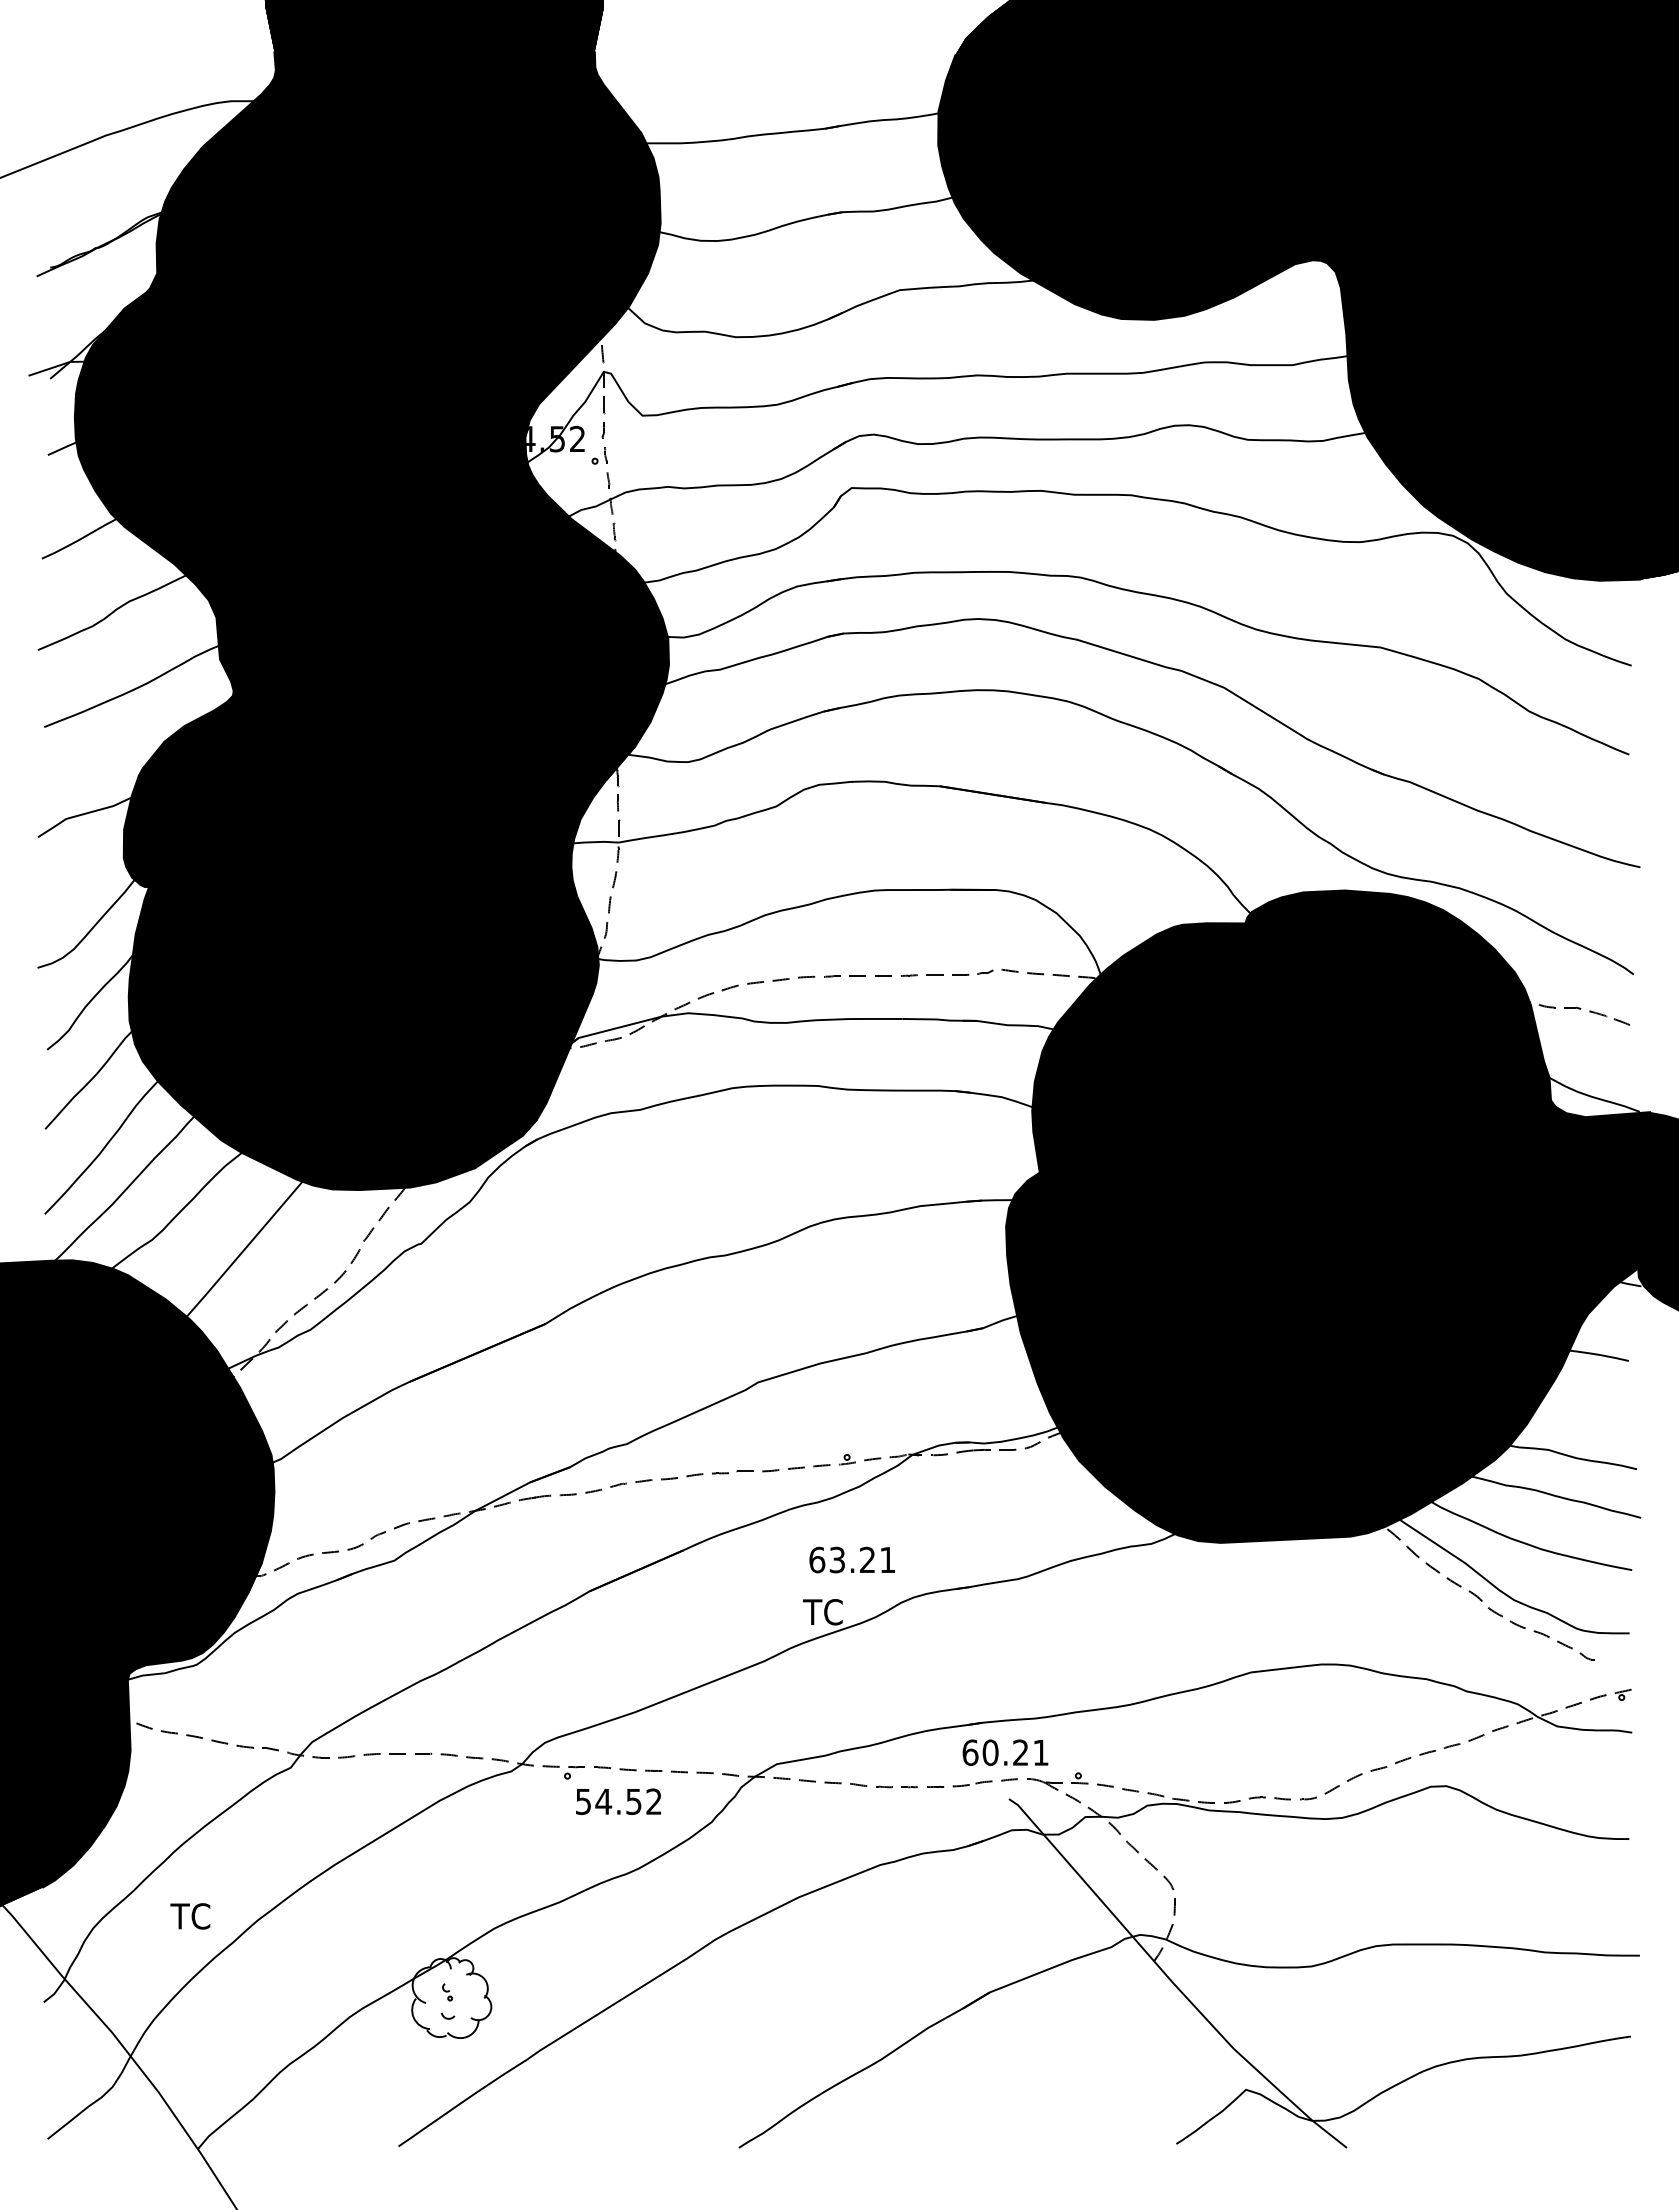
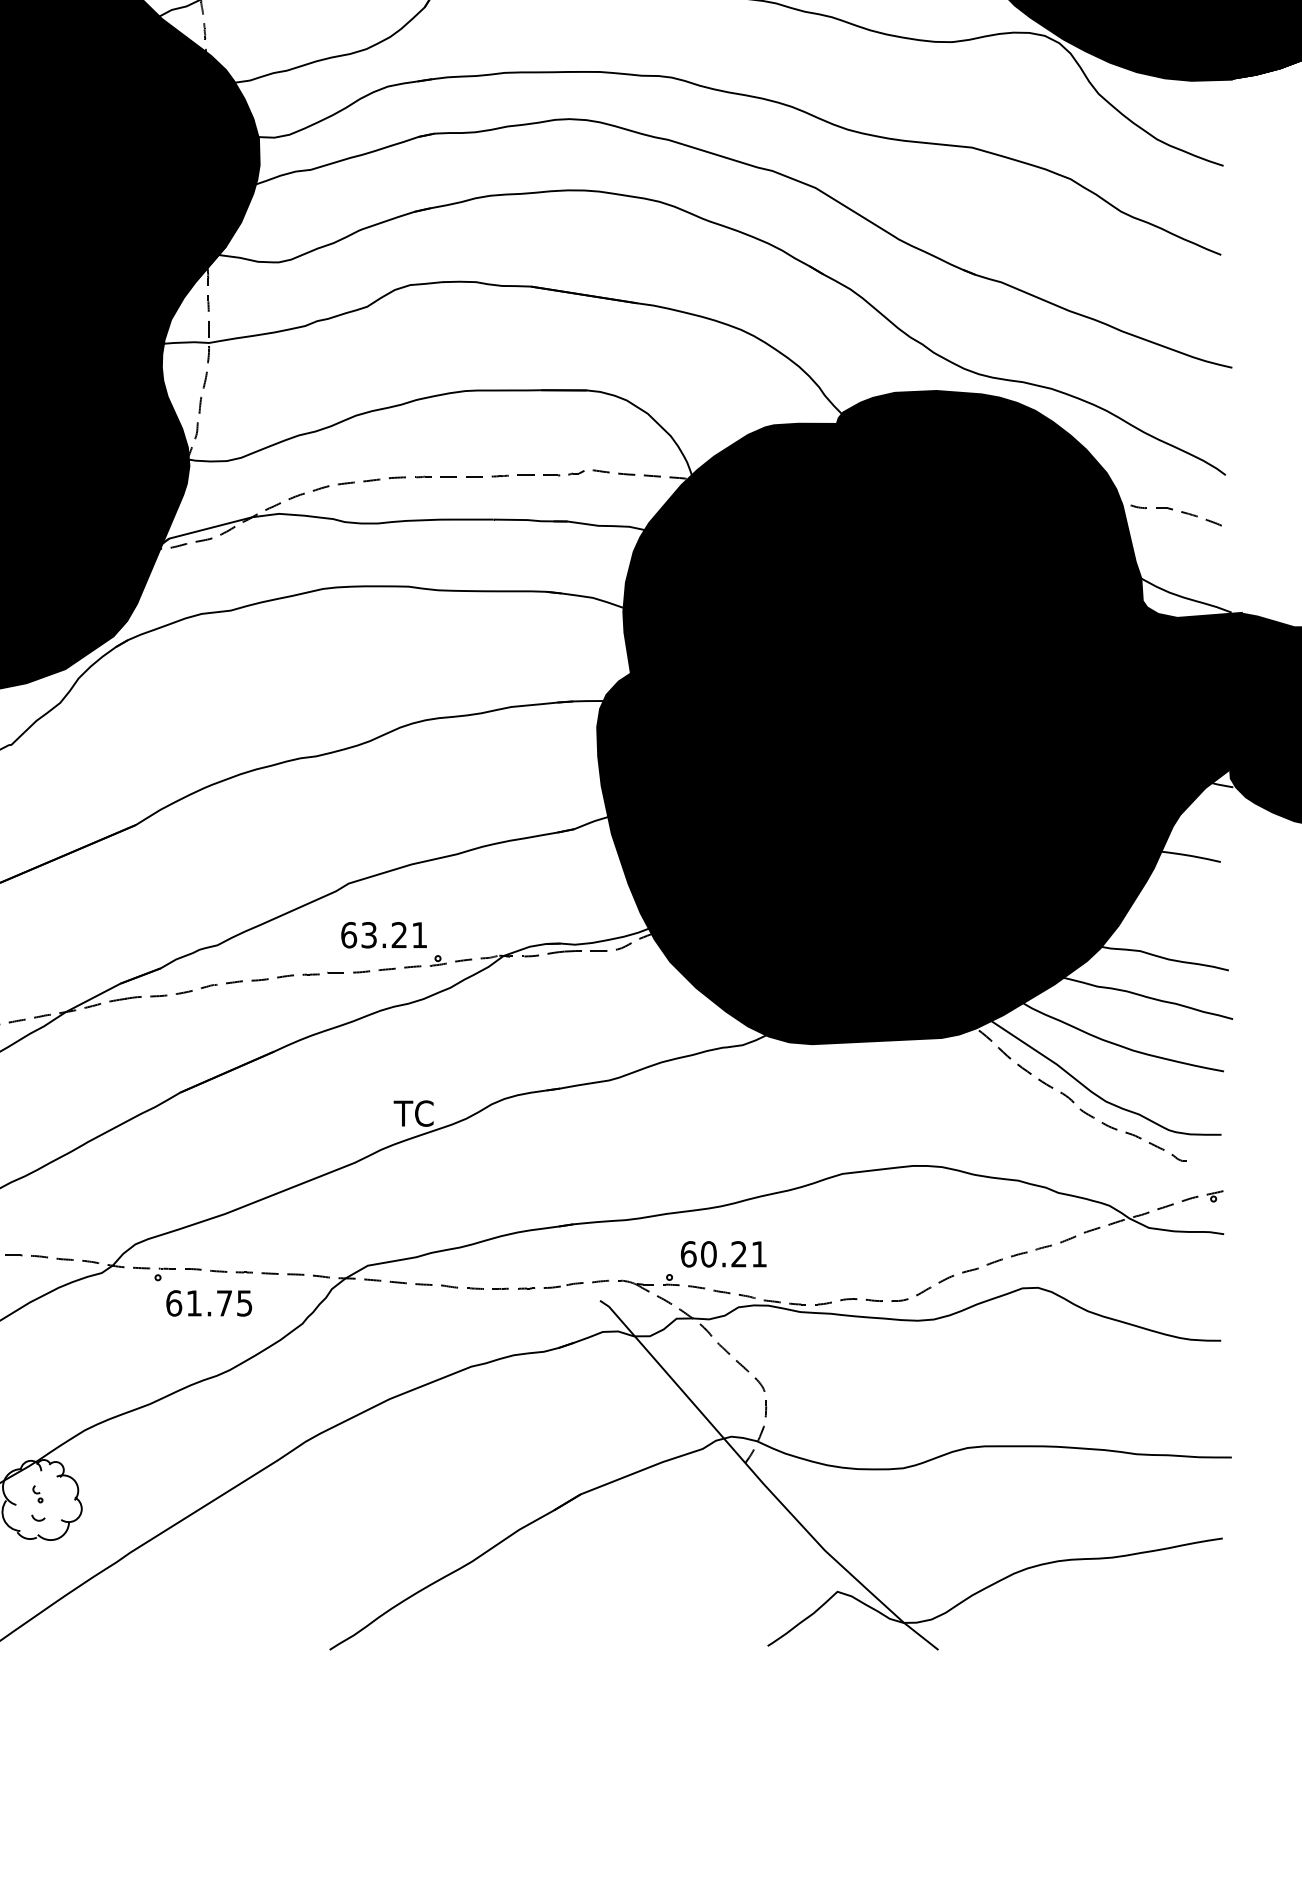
text: (851, 1559) -> (383, 934), moved
text: (1005, 1752) -> (723, 1254), moved
text: (618, 1801) -> (209, 1303), 54.52 -> 61.75

